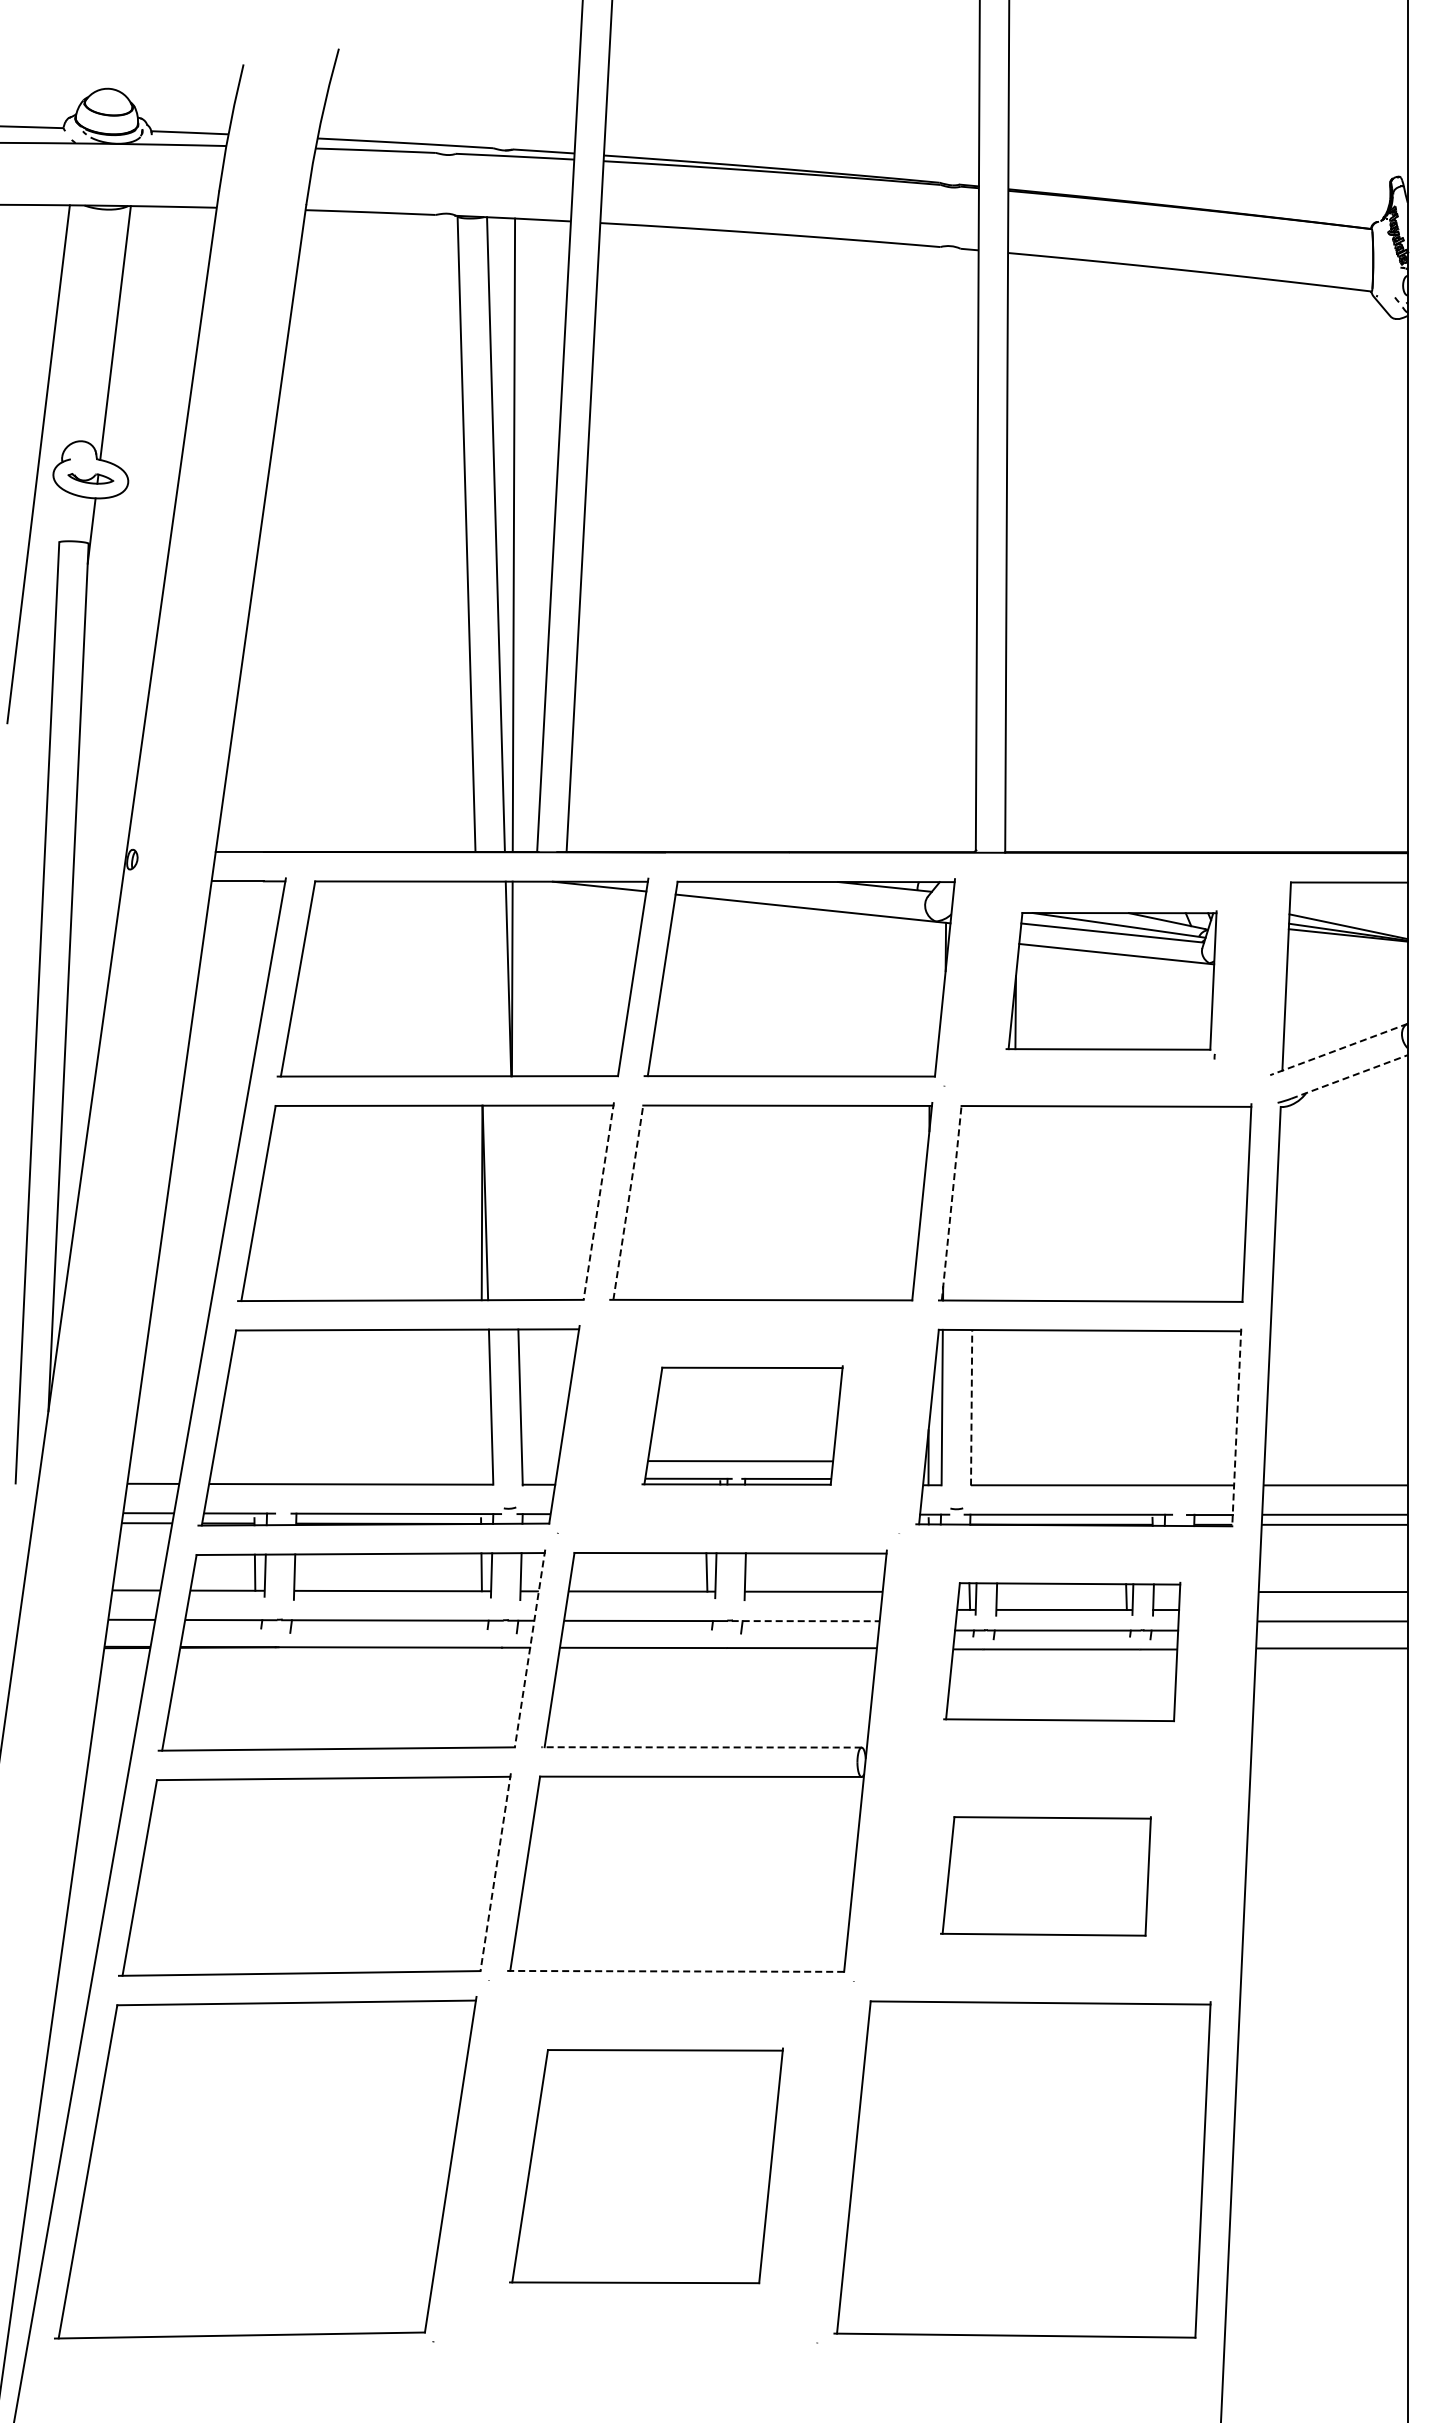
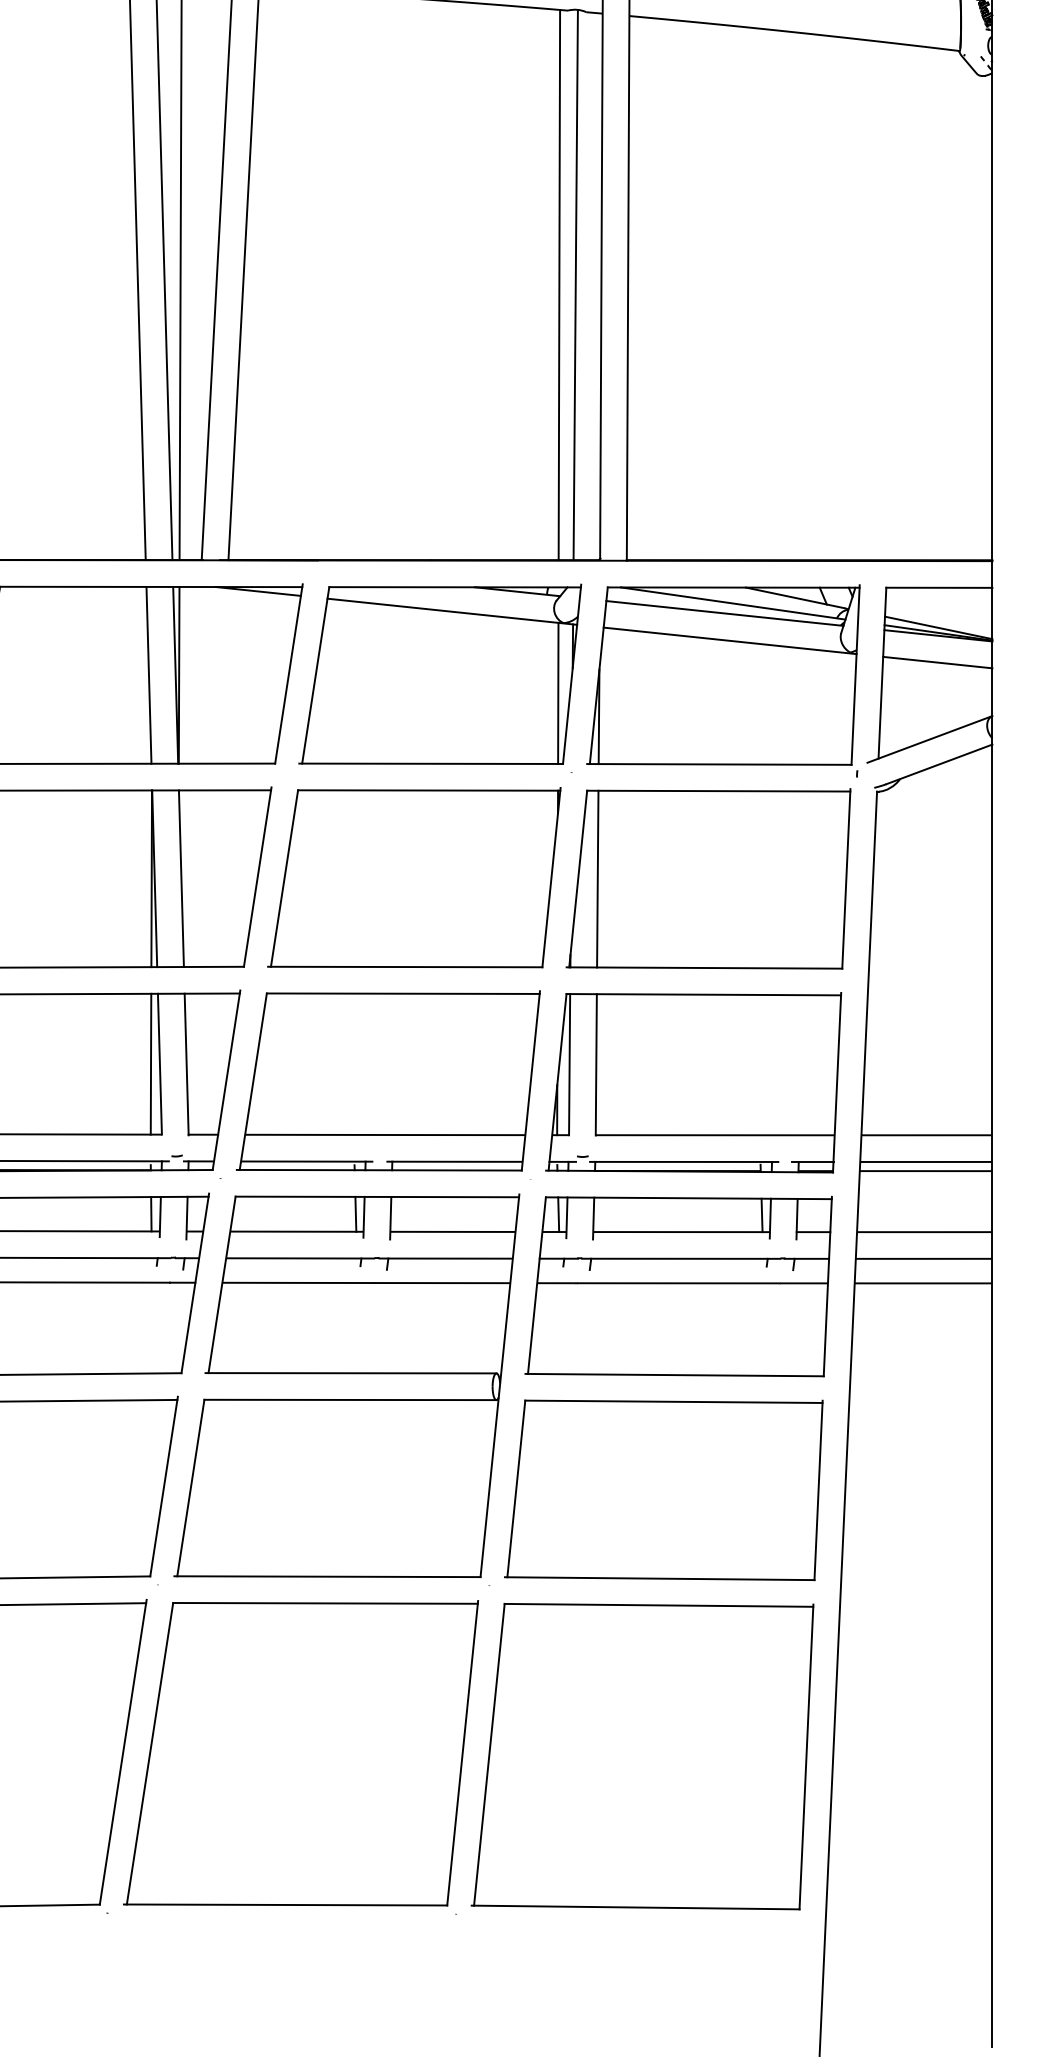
line: (930, 549) -> (558, 285), added
line: (948, 549) -> (575, 285), added
line: (1347, 964) -> (937, 662), added
line: (478, 978) -> (148, 674), added
part: (1111, 984) -> (723, 680), size x1.43
line: (929, 998) -> (558, 693), added
line: (1338, 1049) -> (929, 739), dashed -> solid
line: (1349, 1076) -> (939, 763), dashed -> solid
line: (598, 1201) -> (257, 877), dashed -> solid
line: (514, 1202) -> (181, 878), added
line: (628, 1202) -> (284, 878), dashed -> solid
line: (951, 1203) -> (578, 879), dashed -> solid
line: (973, 1203) -> (598, 879), added
line: (481, 1406) -> (151, 1063), added
line: (971, 1407) -> (596, 1064), dashed -> solid
part: (742, 1425) -> (388, 1080), size x1.67
line: (1236, 1427) -> (836, 1082), dashed -> solid
line: (806, 1621) -> (446, 1258), dashed -> solid
line: (530, 1648) -> (195, 1283), dashed -> solid
part: (1061, 1651) -> (677, 1286), size x1.43
line: (701, 1747) -> (350, 1373), dashed -> solid
line: (495, 1872) -> (163, 1486), dashed -> solid
part: (1045, 1876) -> (663, 1490), size x1.67
line: (675, 1971) -> (327, 1576), dashed -> solid
part: (646, 2165) -> (301, 1752), size x1.43

